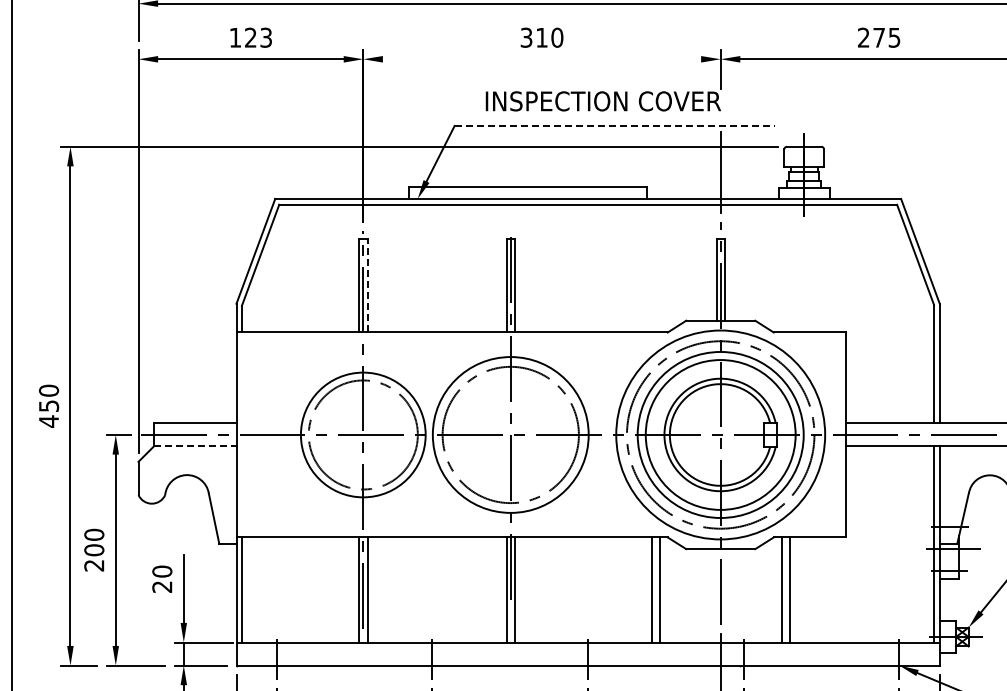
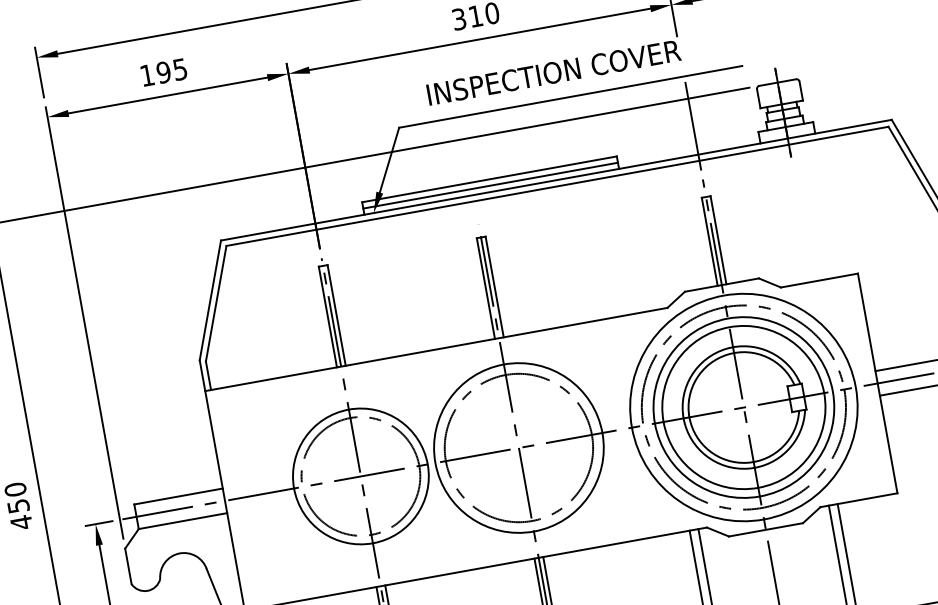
text: (257, 37) -> (170, 70), 123 -> 195
line: (541, 59) -> (479, 39), added
line: (615, 126) -> (571, 97), dashed -> solid
line: (527, 193) -> (490, 186), added
line: (367, 285) -> (336, 315), dashed -> solid
line: (195, 446) -> (183, 521), dashed -> solid

